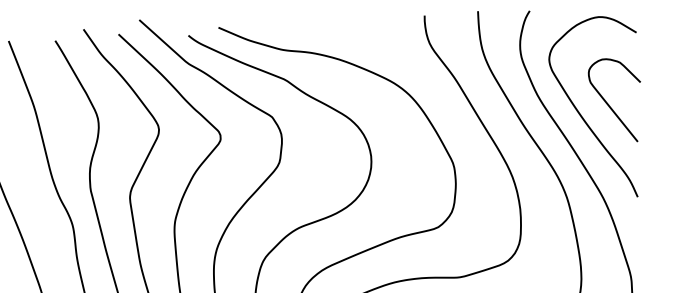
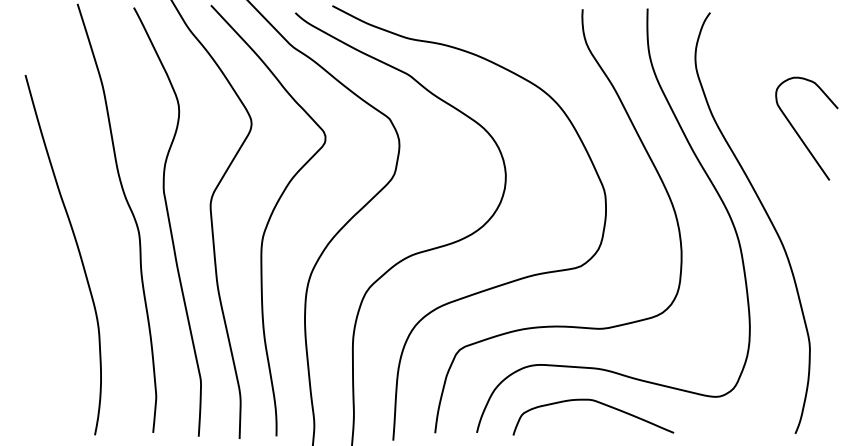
curve: (584, 118) -> (766, 147), removed

